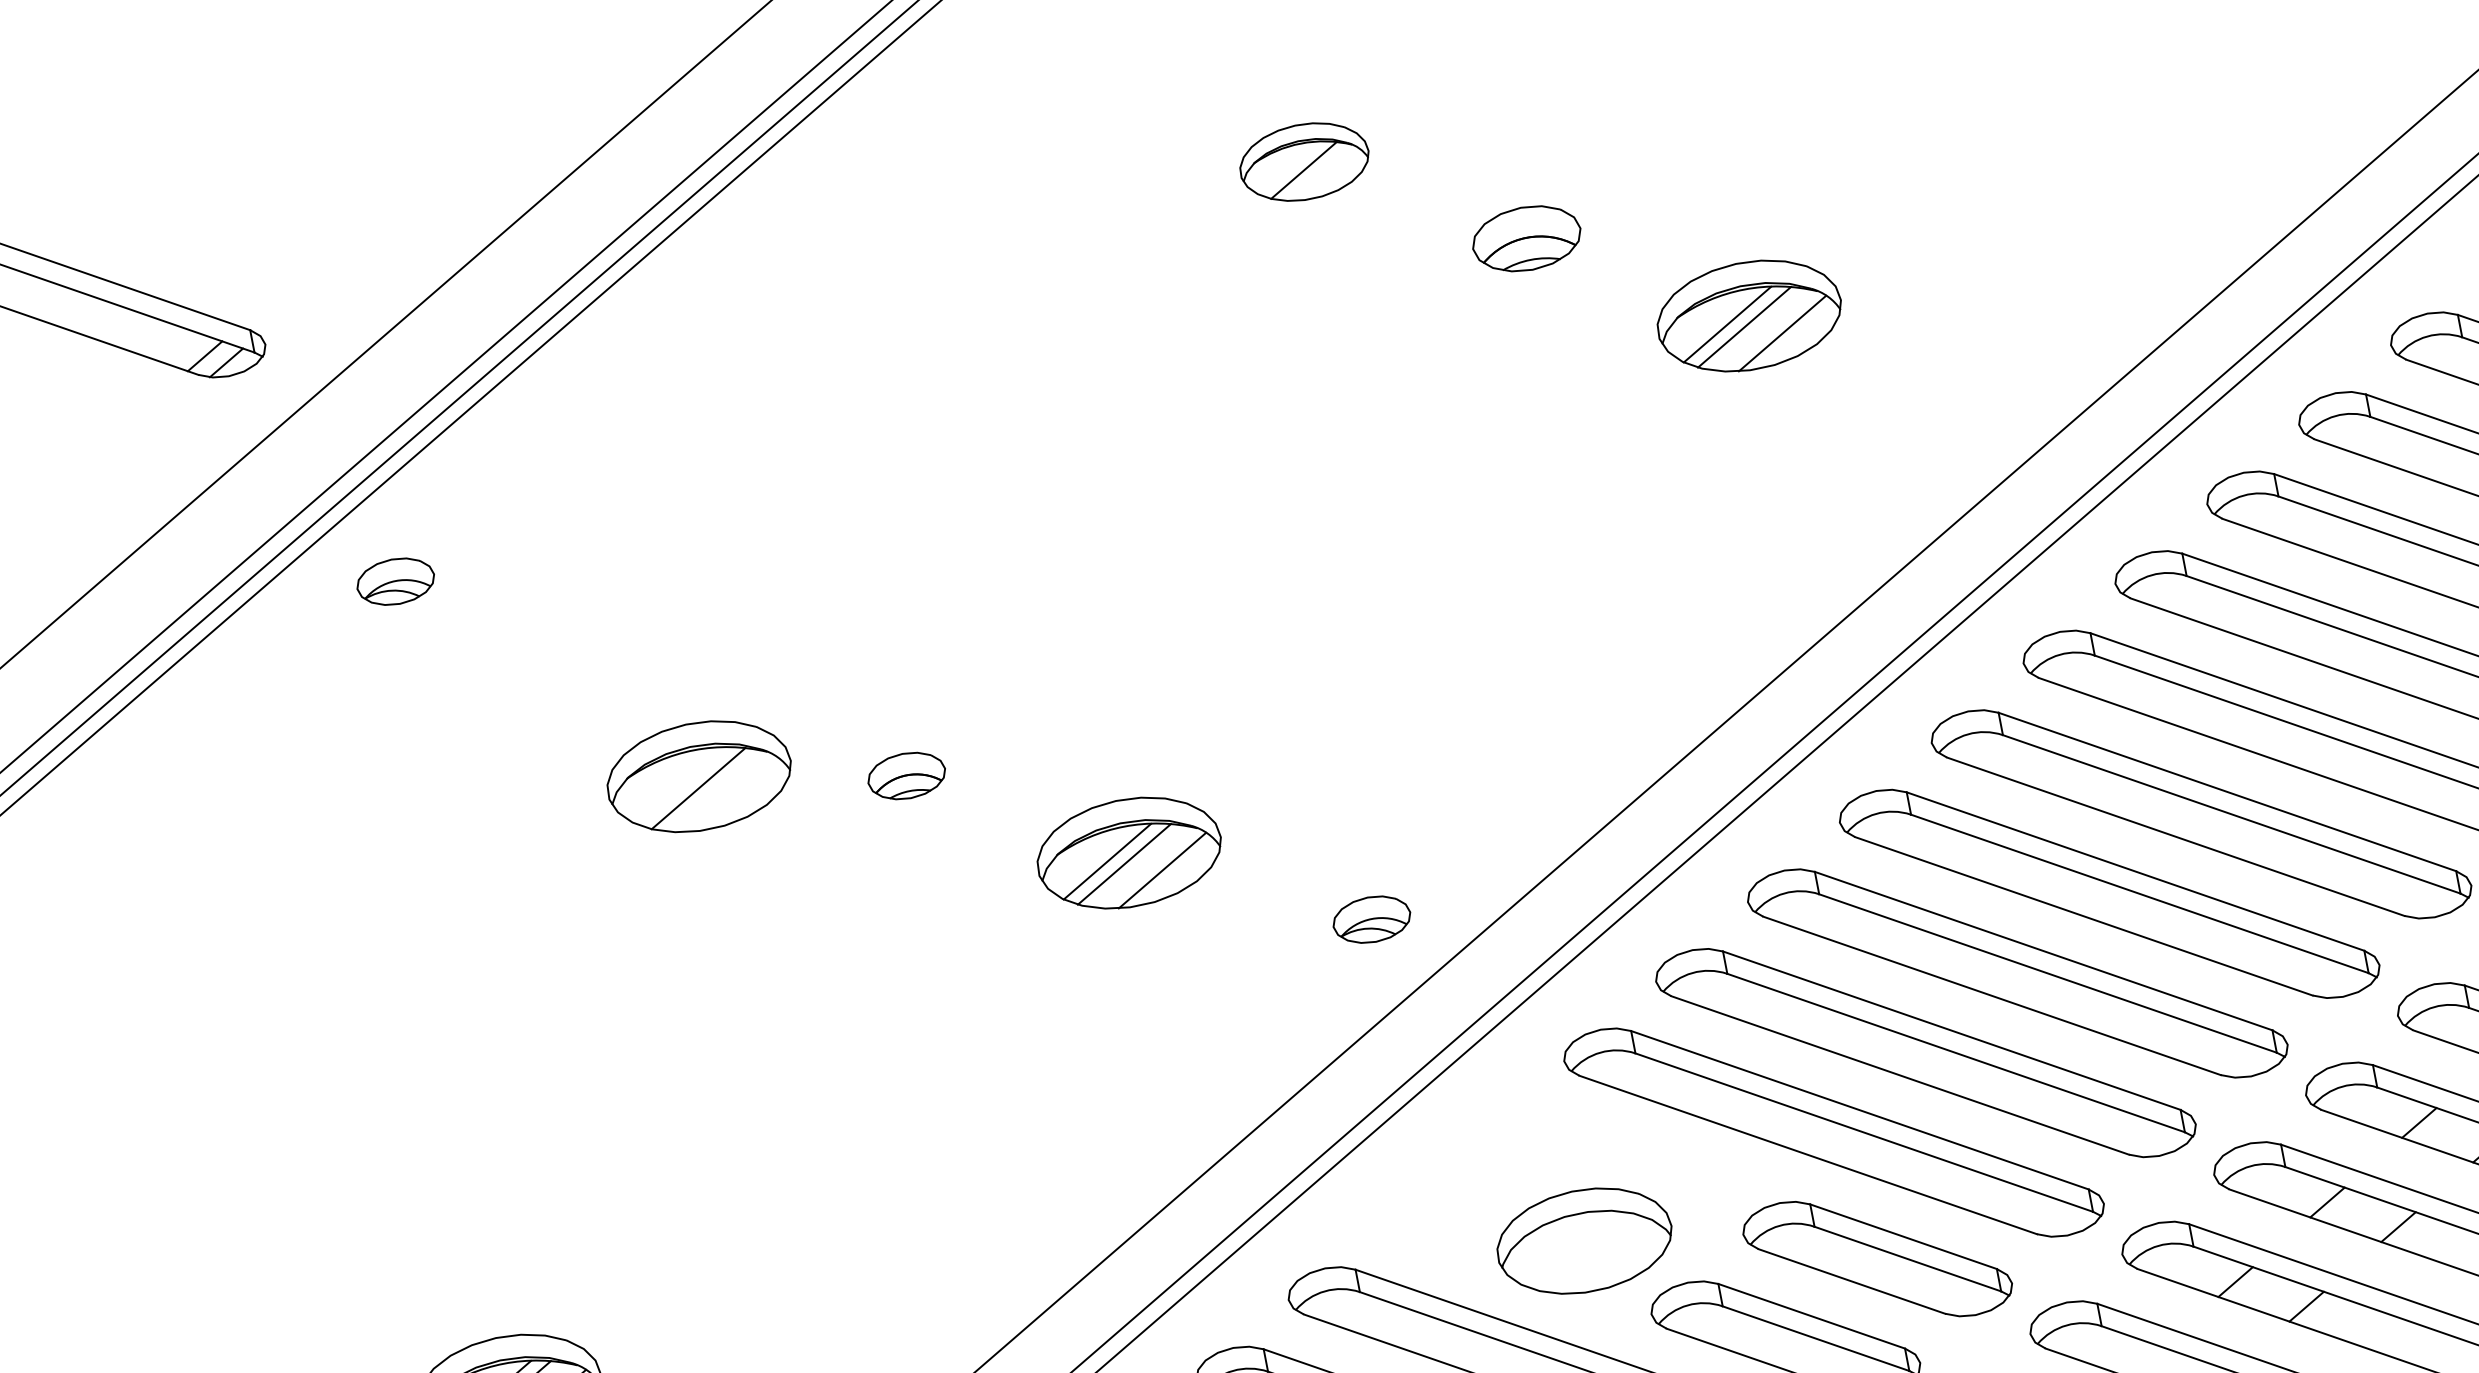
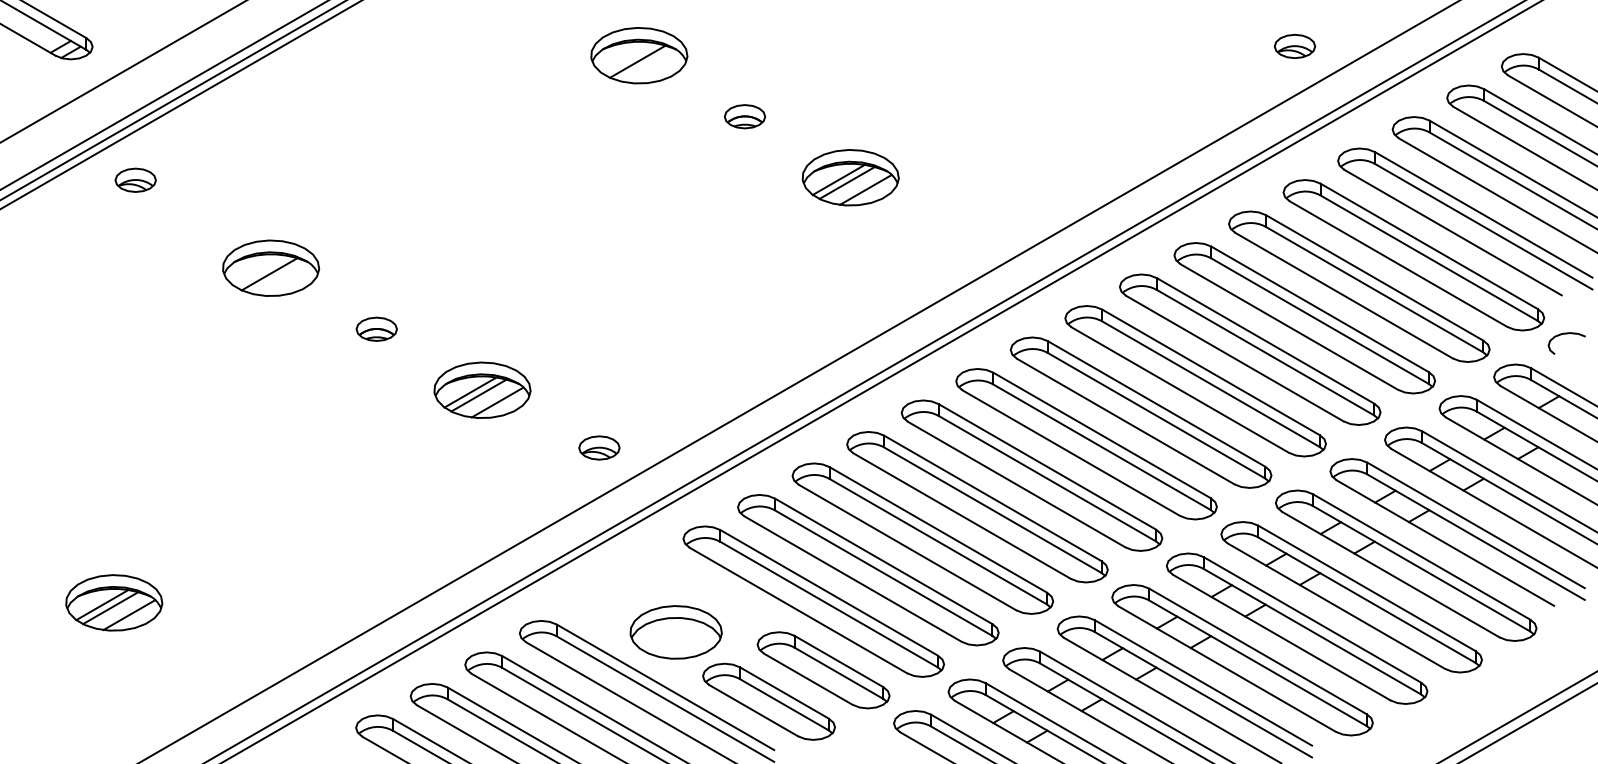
part: (1304, 161) -> (639, 55), size x1.43
part: (1525, 238) -> (744, 116), size x0.71
part: (699, 775) -> (271, 267), moved

